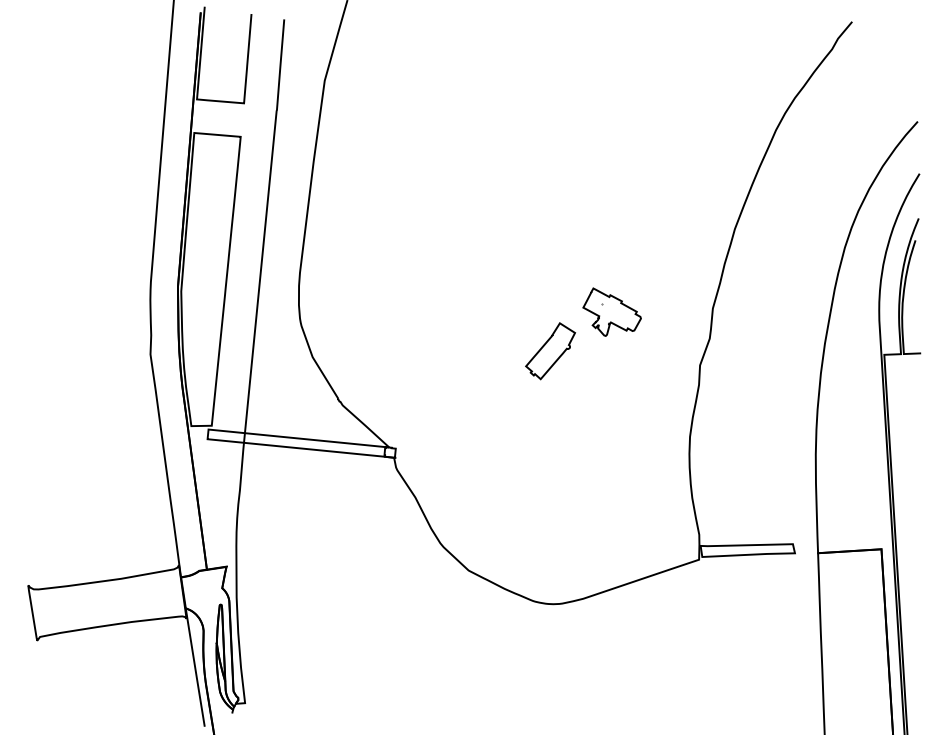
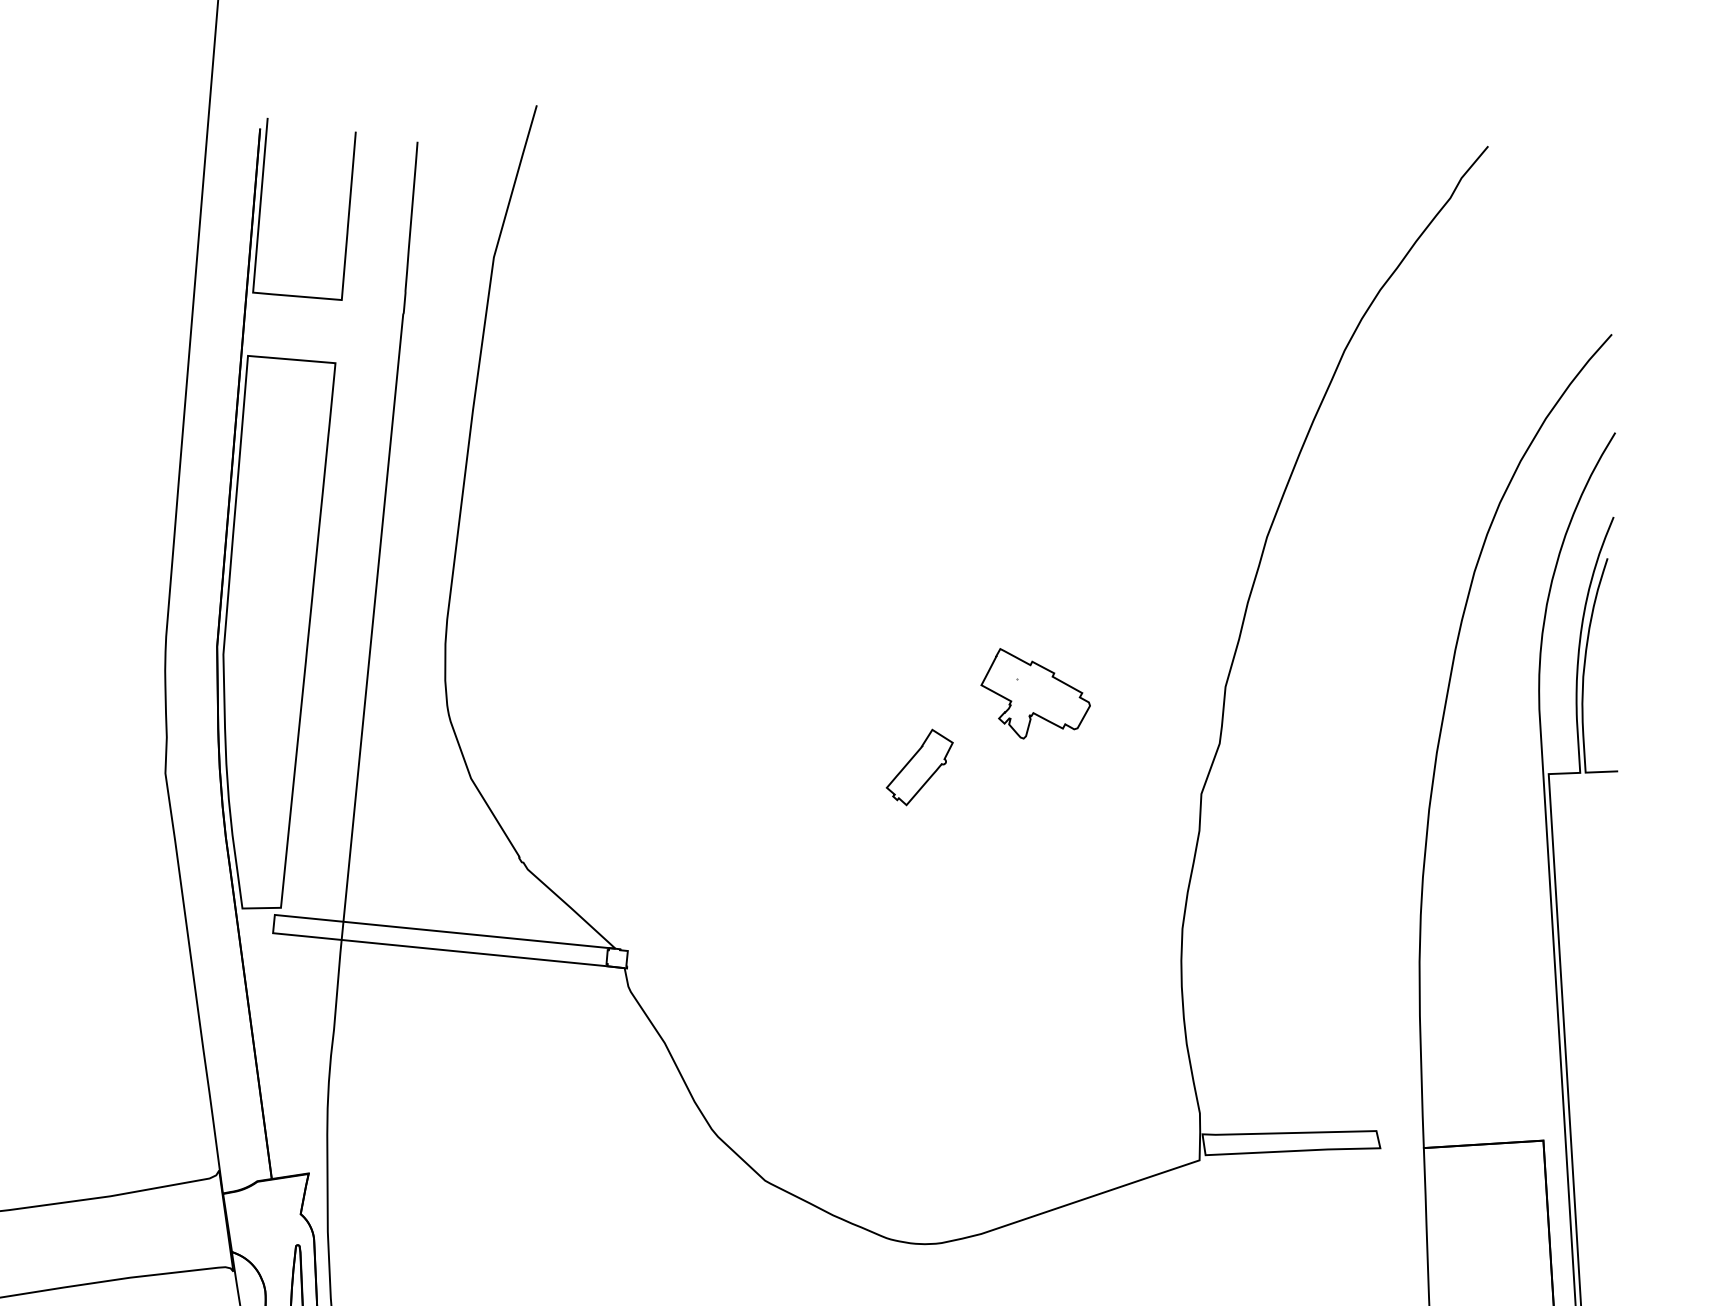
part: (550, 351) -> (919, 767), size x0.71

